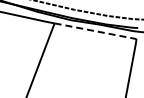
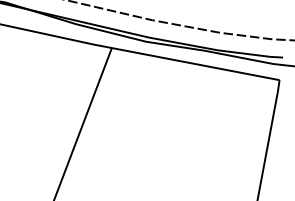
line: (95, 31) -> (195, 64), dashed -> solid

